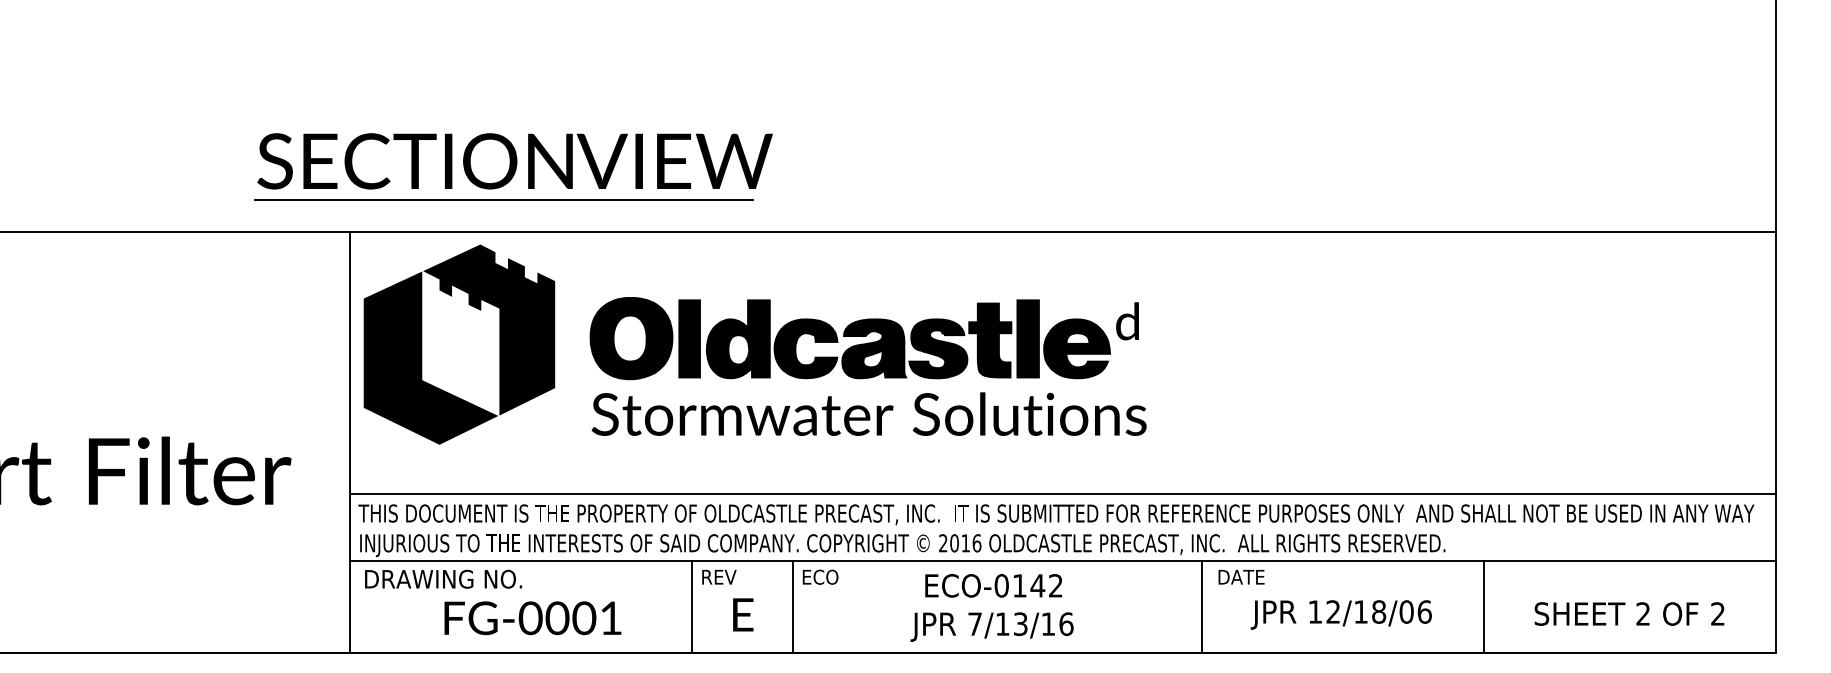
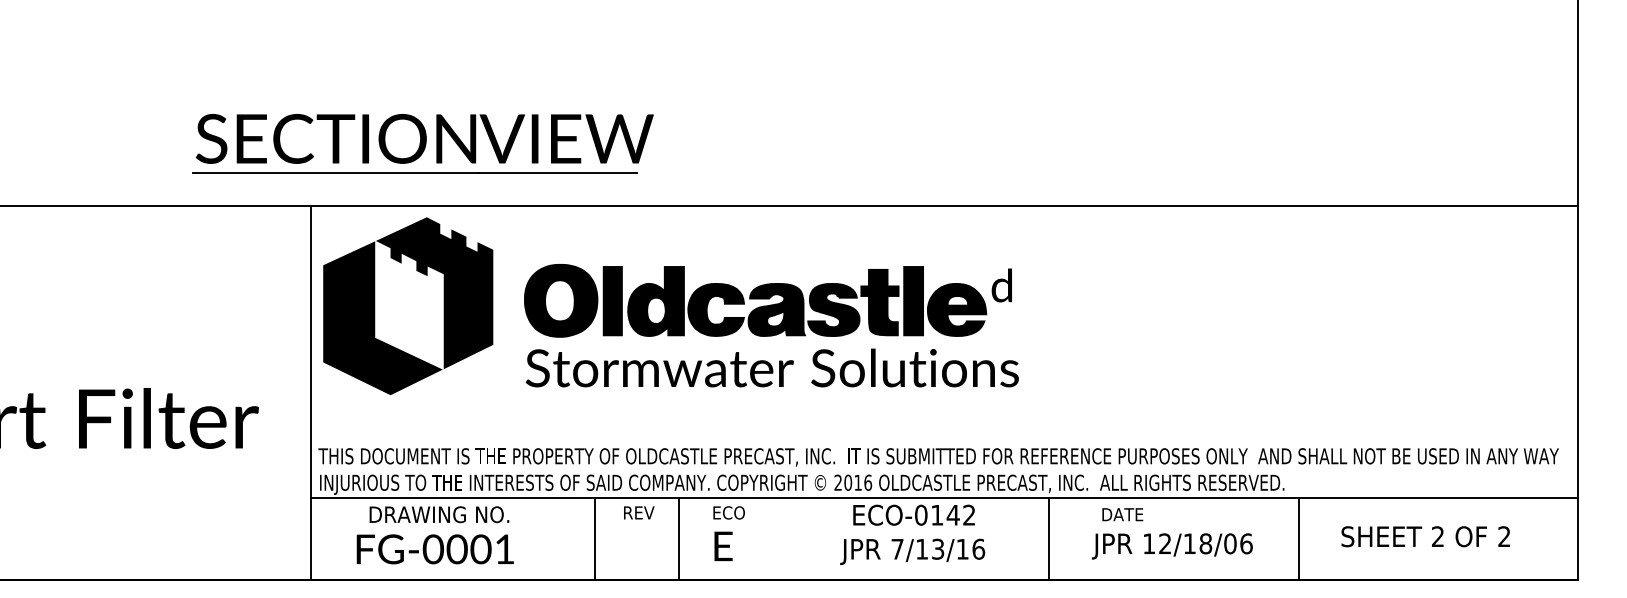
part: (513, 166) -> (423, 143), moved
line: (1063, 493) -> (945, 438), removed
text: (1241, 577) -> (1122, 514), moved
text: (443, 578) -> (439, 514), moved
line: (692, 606) -> (595, 538), moved
line: (792, 606) -> (678, 538), moved
line: (1202, 606) -> (1048, 538), moved
line: (1483, 606) -> (1298, 538), moved
text: (991, 607) -> (912, 534), moved
text: (1629, 613) -> (1425, 536), moved
text: (743, 614) -> (723, 546), moved
text: (1340, 614) -> (1171, 546), moved
text: (532, 618) -> (434, 549), moved

